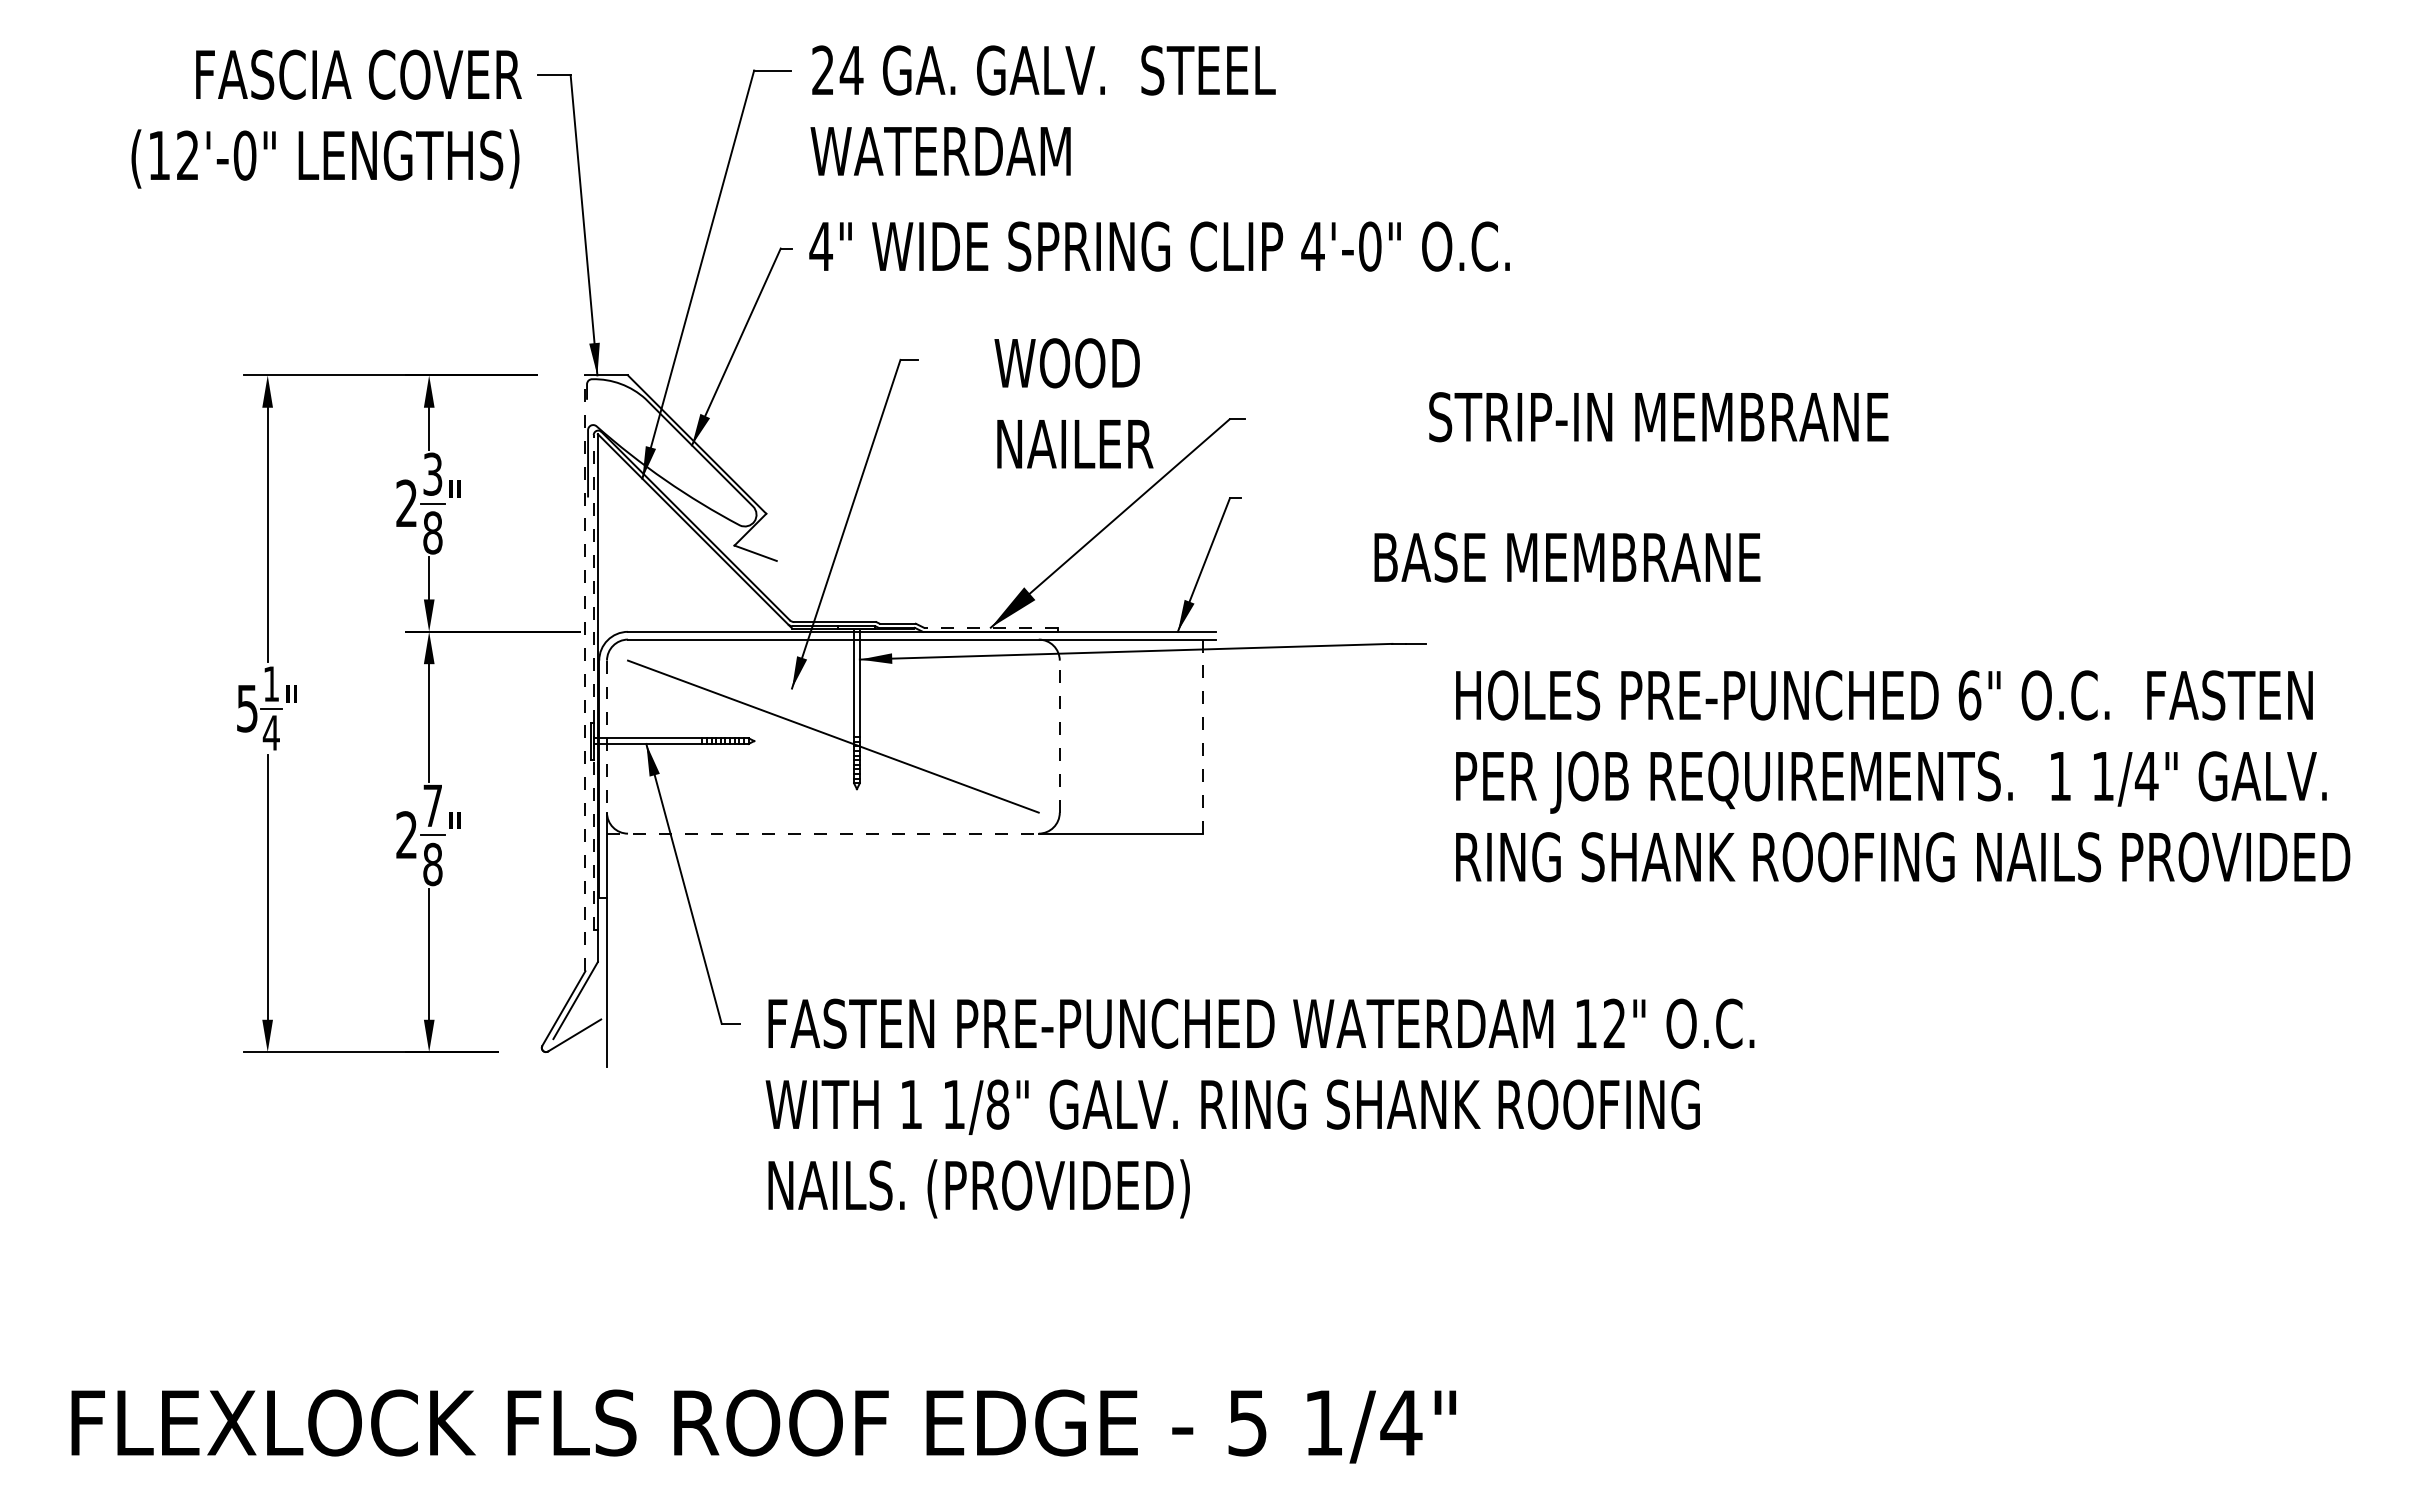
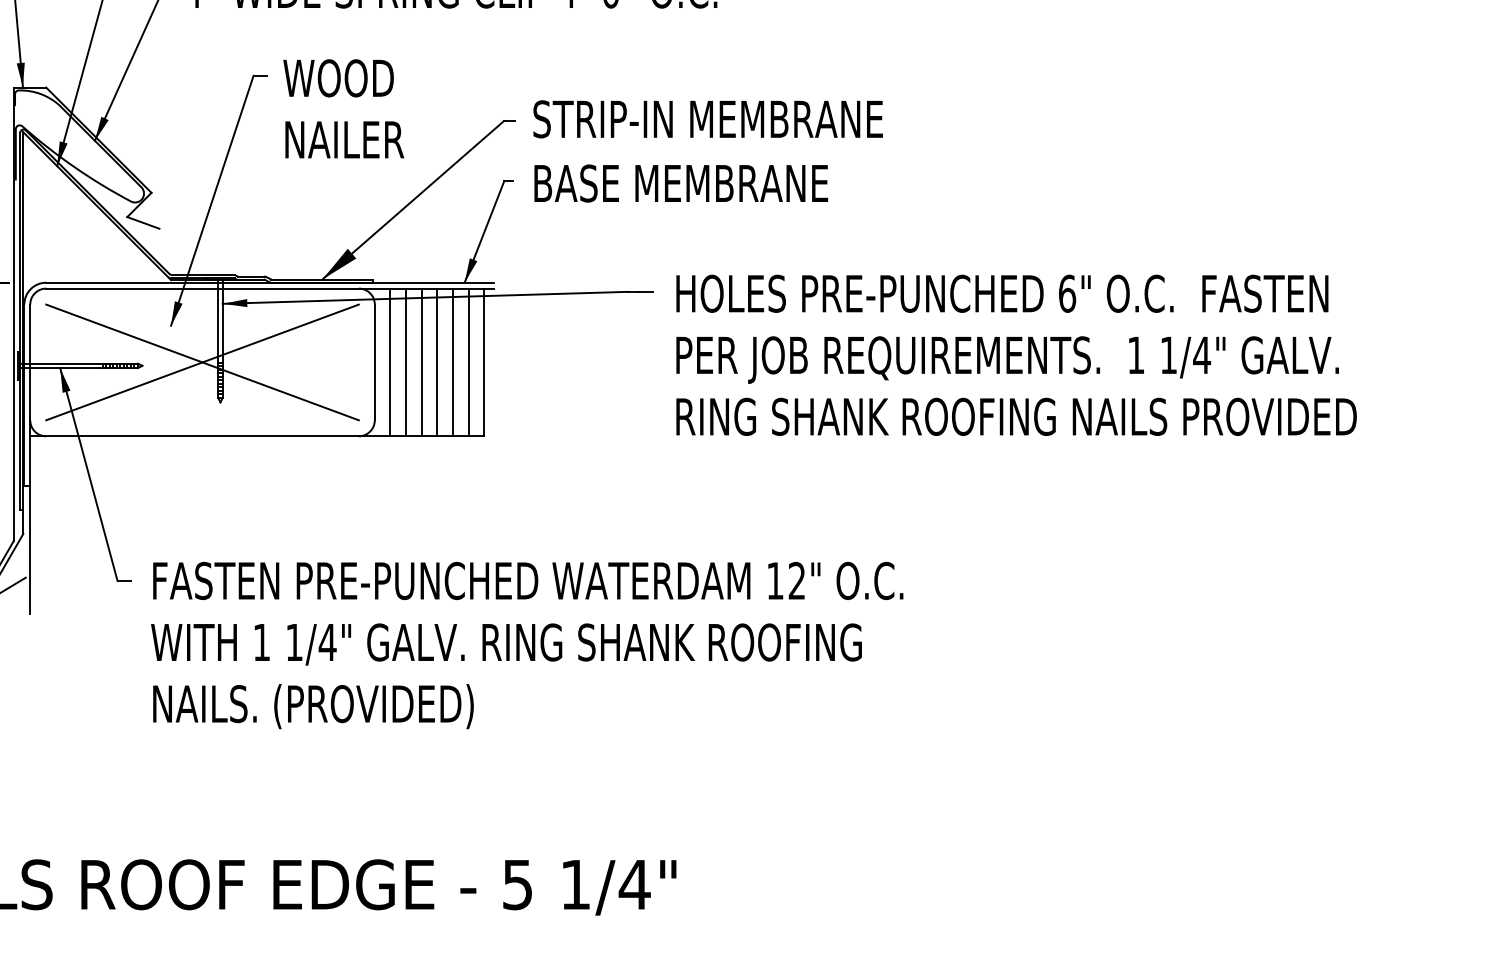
text: (1073, 403) -> (343, 108), moved
text: (1658, 417) -> (707, 119), moved
text: (1567, 557) -> (681, 183), moved
line: (990, 627) -> (322, 279), dashed -> solid
line: (585, 673) -> (13, 314), dashed -> solid
line: (593, 682) -> (19, 321), dashed -> solid
line: (833, 736) -> (202, 362), added
line: (1059, 736) -> (374, 362), dashed -> solid
line: (1080, 736) -> (390, 362), added
line: (1100, 736) -> (405, 362), added
line: (1121, 736) -> (421, 362), added
line: (1141, 736) -> (437, 362), added
line: (1162, 736) -> (452, 362), added
line: (1182, 736) -> (468, 362), added
line: (607, 737) -> (30, 363), dashed -> solid
line: (1203, 737) -> (484, 363), dashed -> solid
text: (1903, 776) -> (1016, 355), moved
line: (822, 833) -> (194, 436), dashed -> solid
text: (997, 1104) -> (327, 642), 1/8" -> 1/4"

